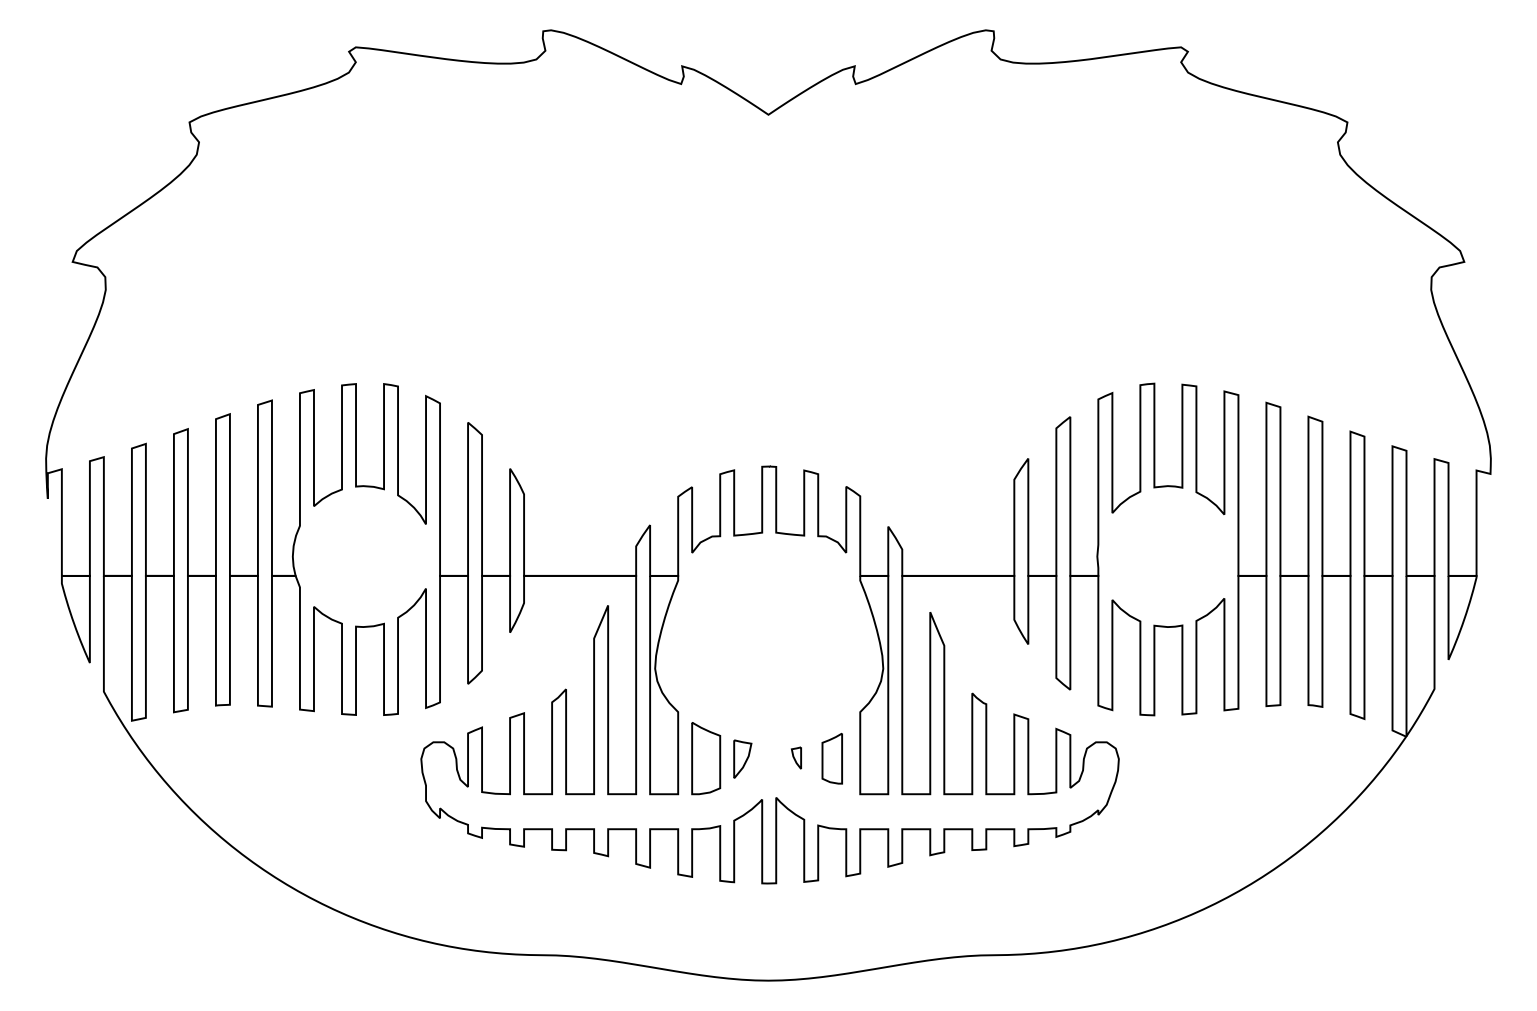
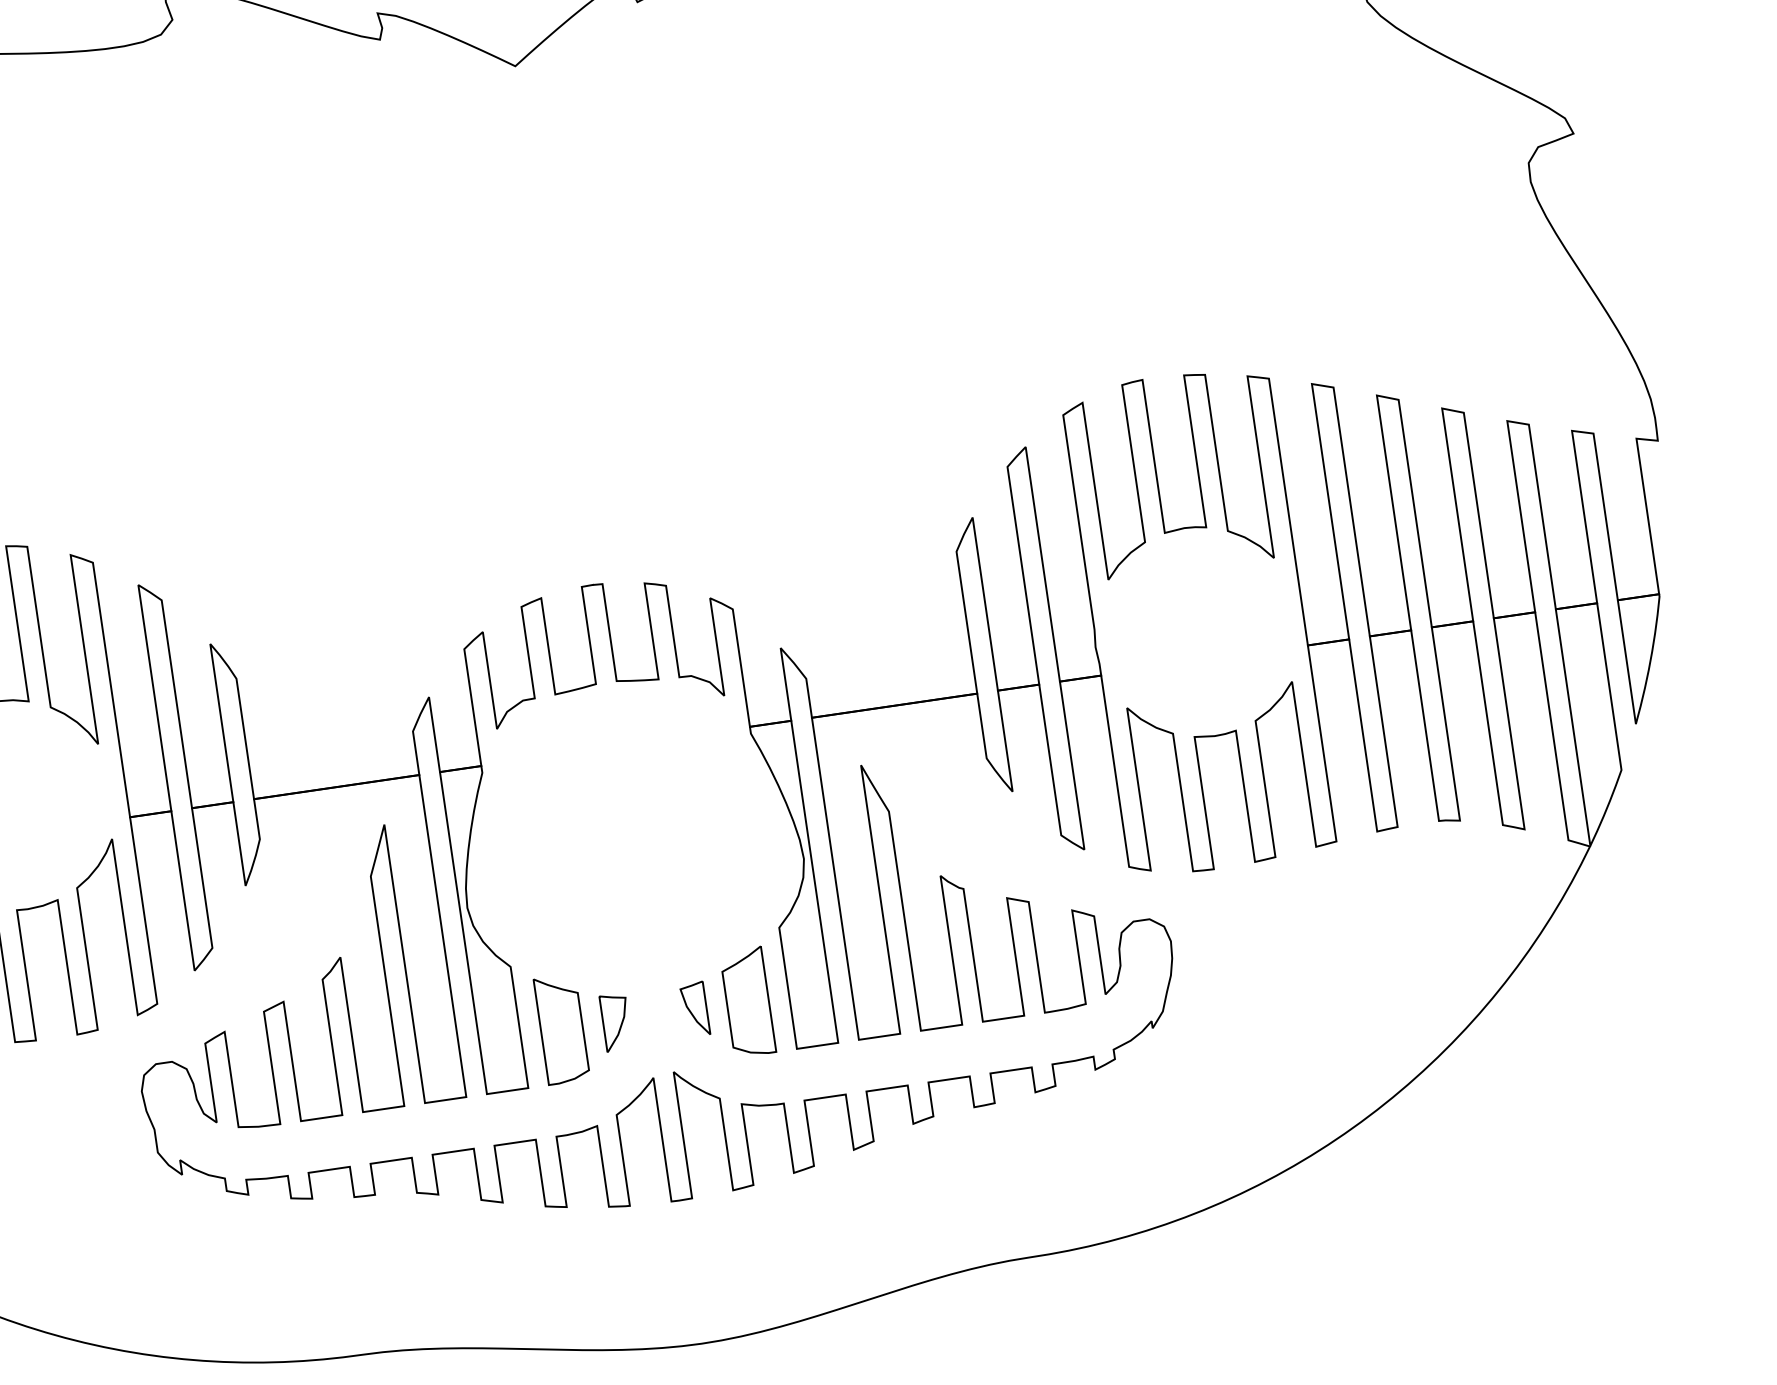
part: (796, 757) -> (694, 1008), size x1.67
part: (832, 758) -> (748, 1002), size x1.43

